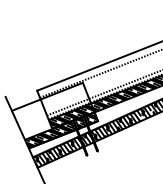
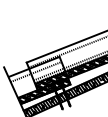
line: (50, 103) -> (36, 71), added

